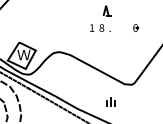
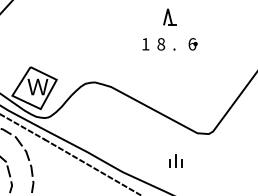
part: (136, 27) -> (193, 43), moved

